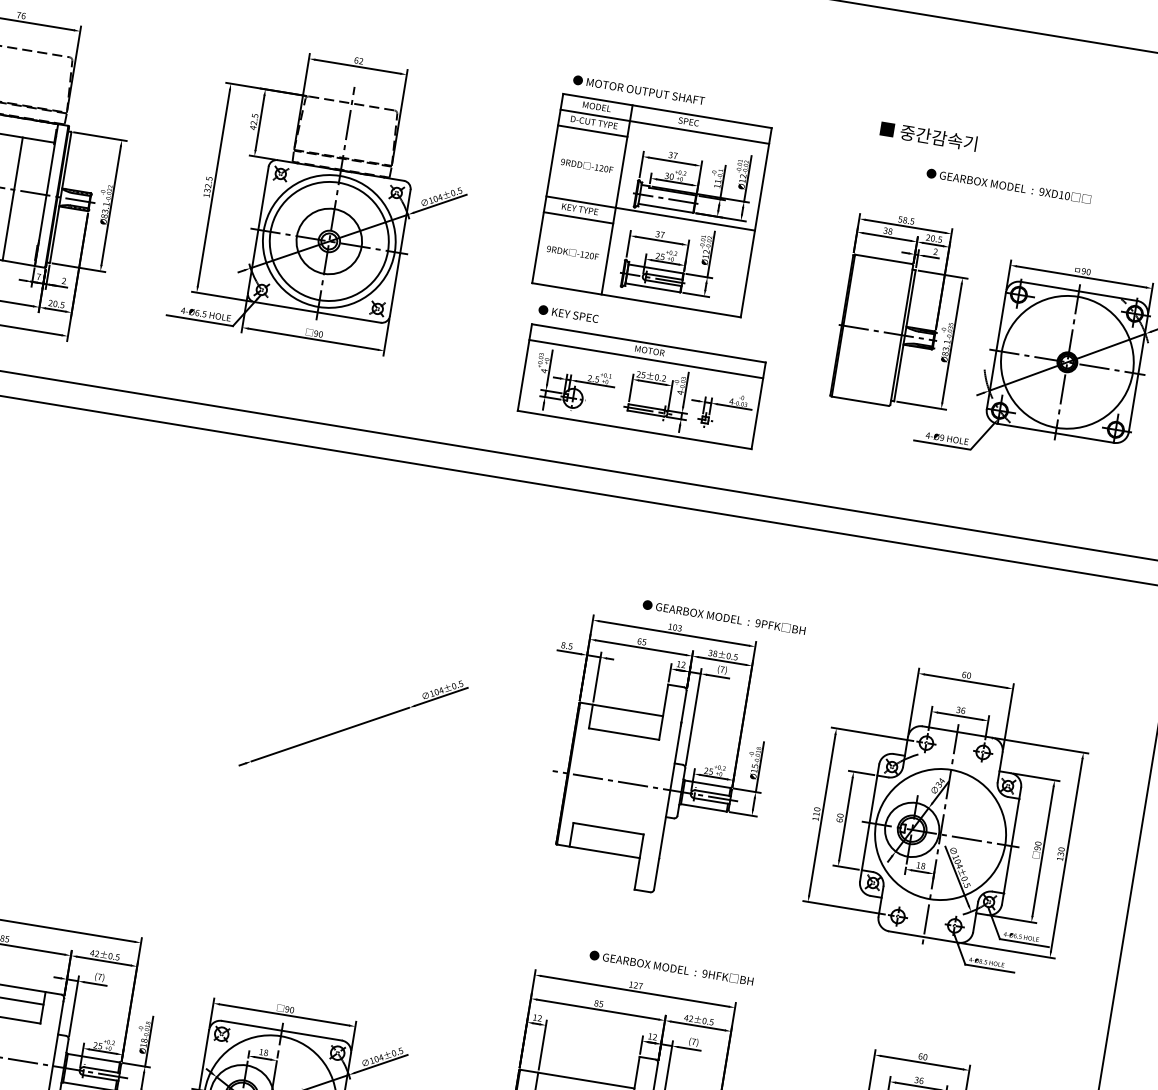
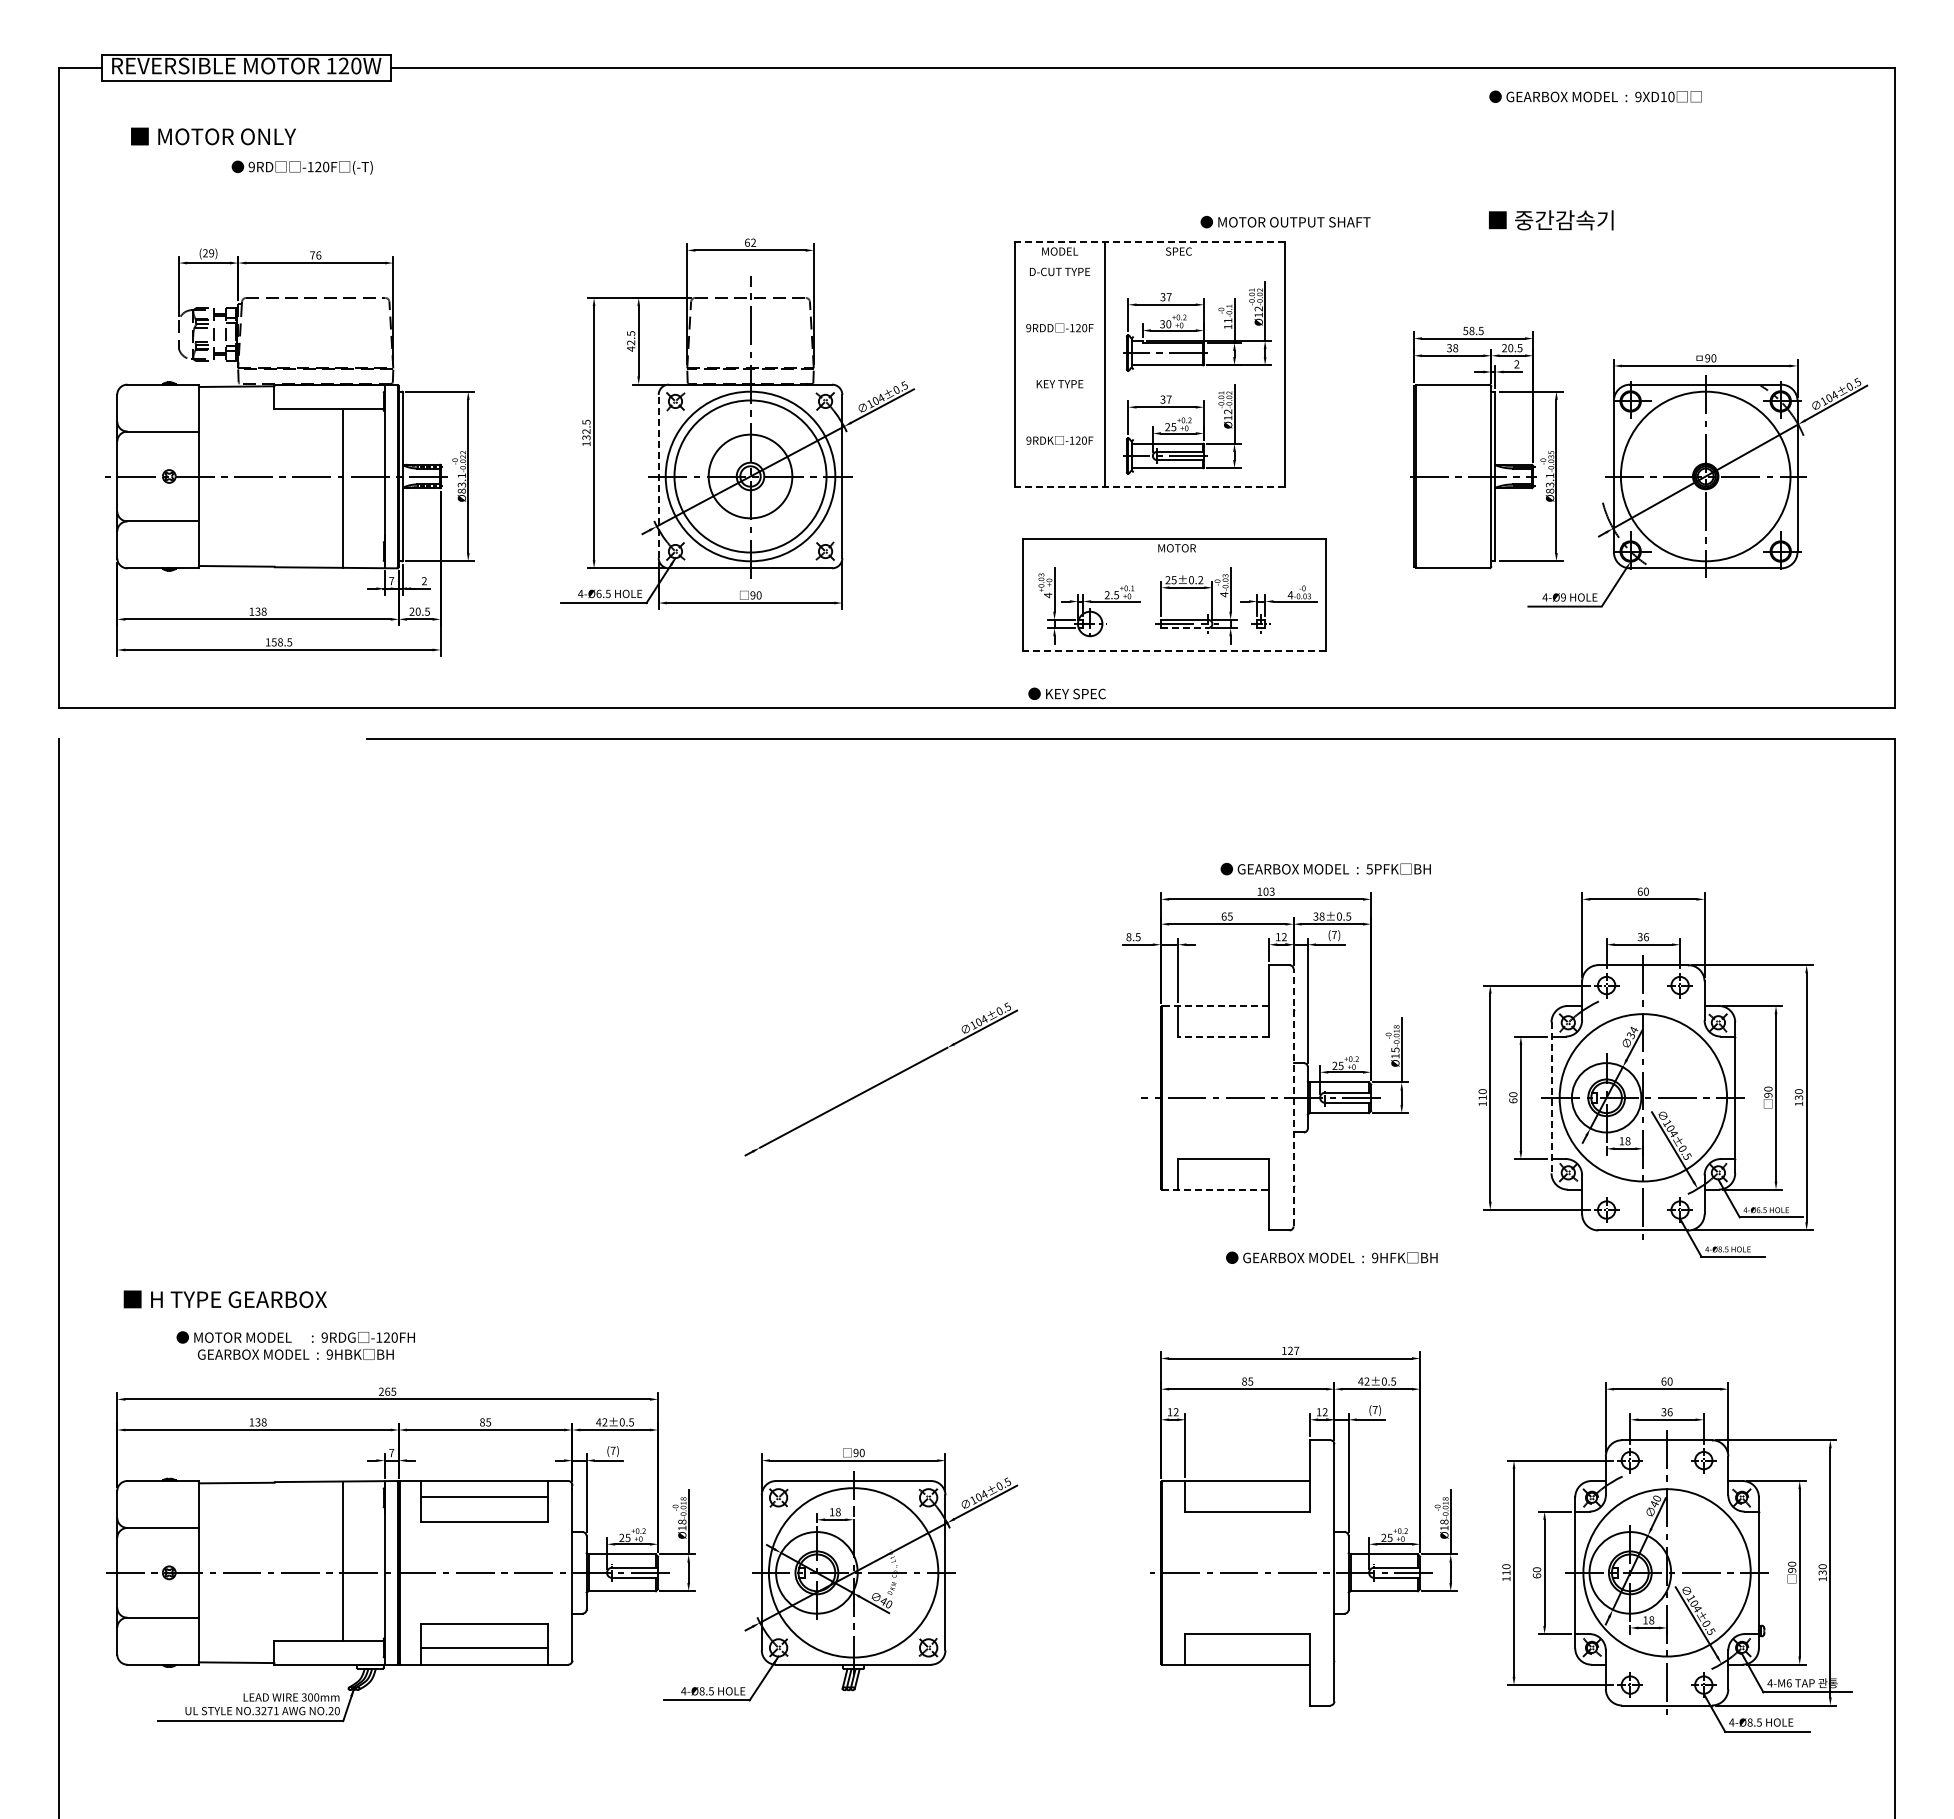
text: (638, 90) -> (1285, 222), moved
line: (667, 111) -> (1149, 242), solid -> dashed
line: (664, 126) -> (1149, 262), removed
line: (592, 131) -> (1059, 283), removed
text: (928, 136) -> (1551, 220), moved
text: (1008, 186) -> (1595, 96), moved
line: (650, 213) -> (1149, 374), removed
line: (578, 217) -> (1059, 395), removed
line: (258, 229) -> (658, 476), solid -> dashed
line: (636, 300) -> (1149, 487), solid -> dashed
text: (568, 313) -> (1066, 693), moved
line: (646, 359) -> (1174, 559), removed
line: (646, 413) -> (1185, 628), solid -> dashed
line: (634, 430) -> (1173, 651), solid -> dashed
text: (757, 623) -> (1369, 869), 9PFK -> 5PFK
line: (621, 709) -> (1215, 1005), solid -> dashed
line: (623, 734) -> (1223, 1036), solid -> dashed
line: (670, 790) -> (1293, 1097), solid -> dashed
line: (869, 822) -> (1551, 1097), solid -> dashed
line: (598, 851) -> (1215, 1189), solid -> dashed
text: (671, 967) -> (1331, 1257), moved

